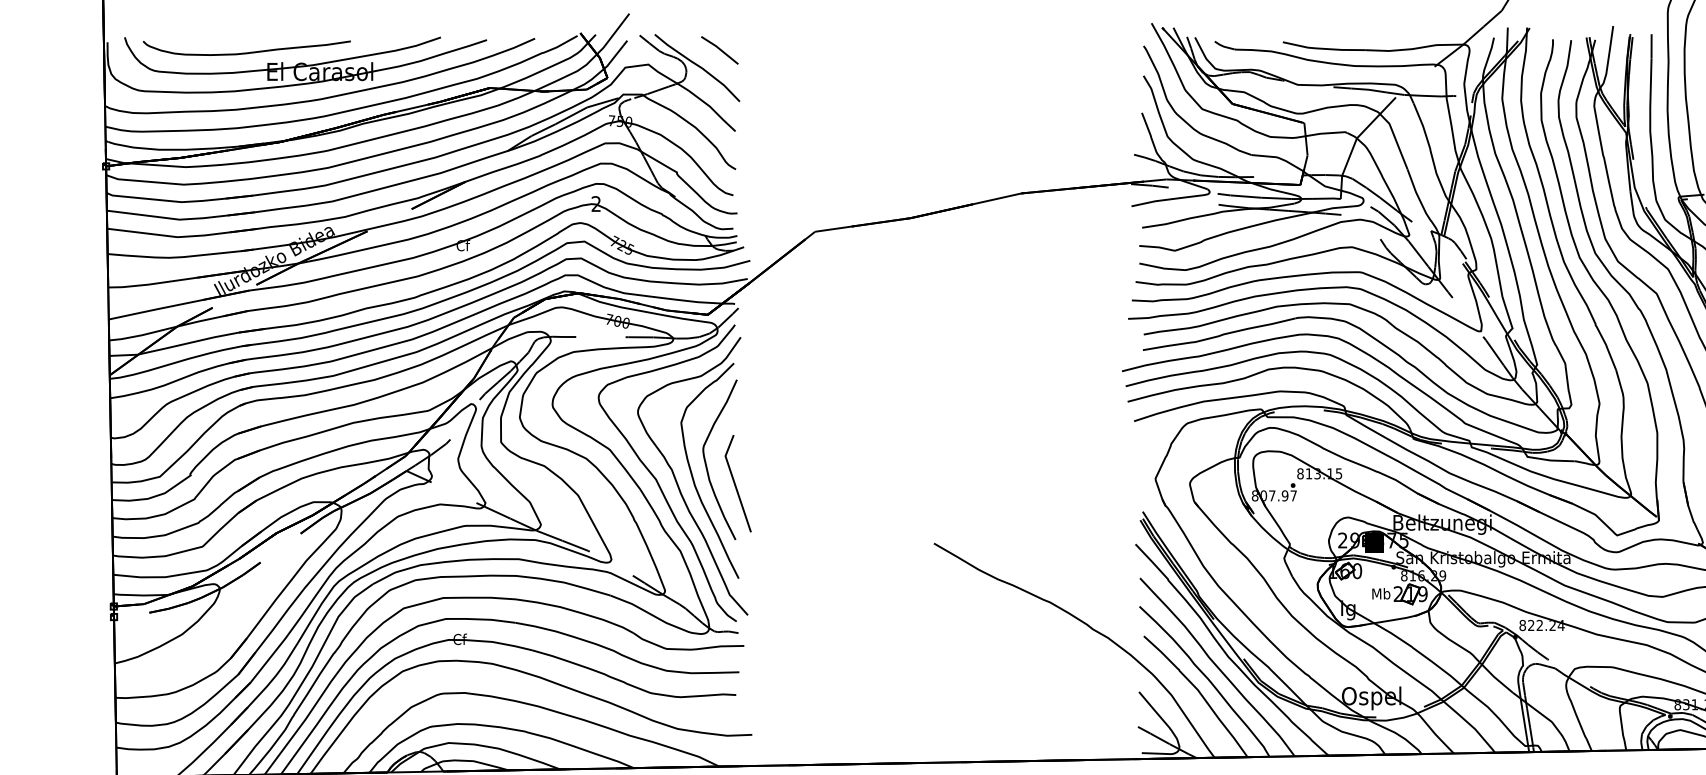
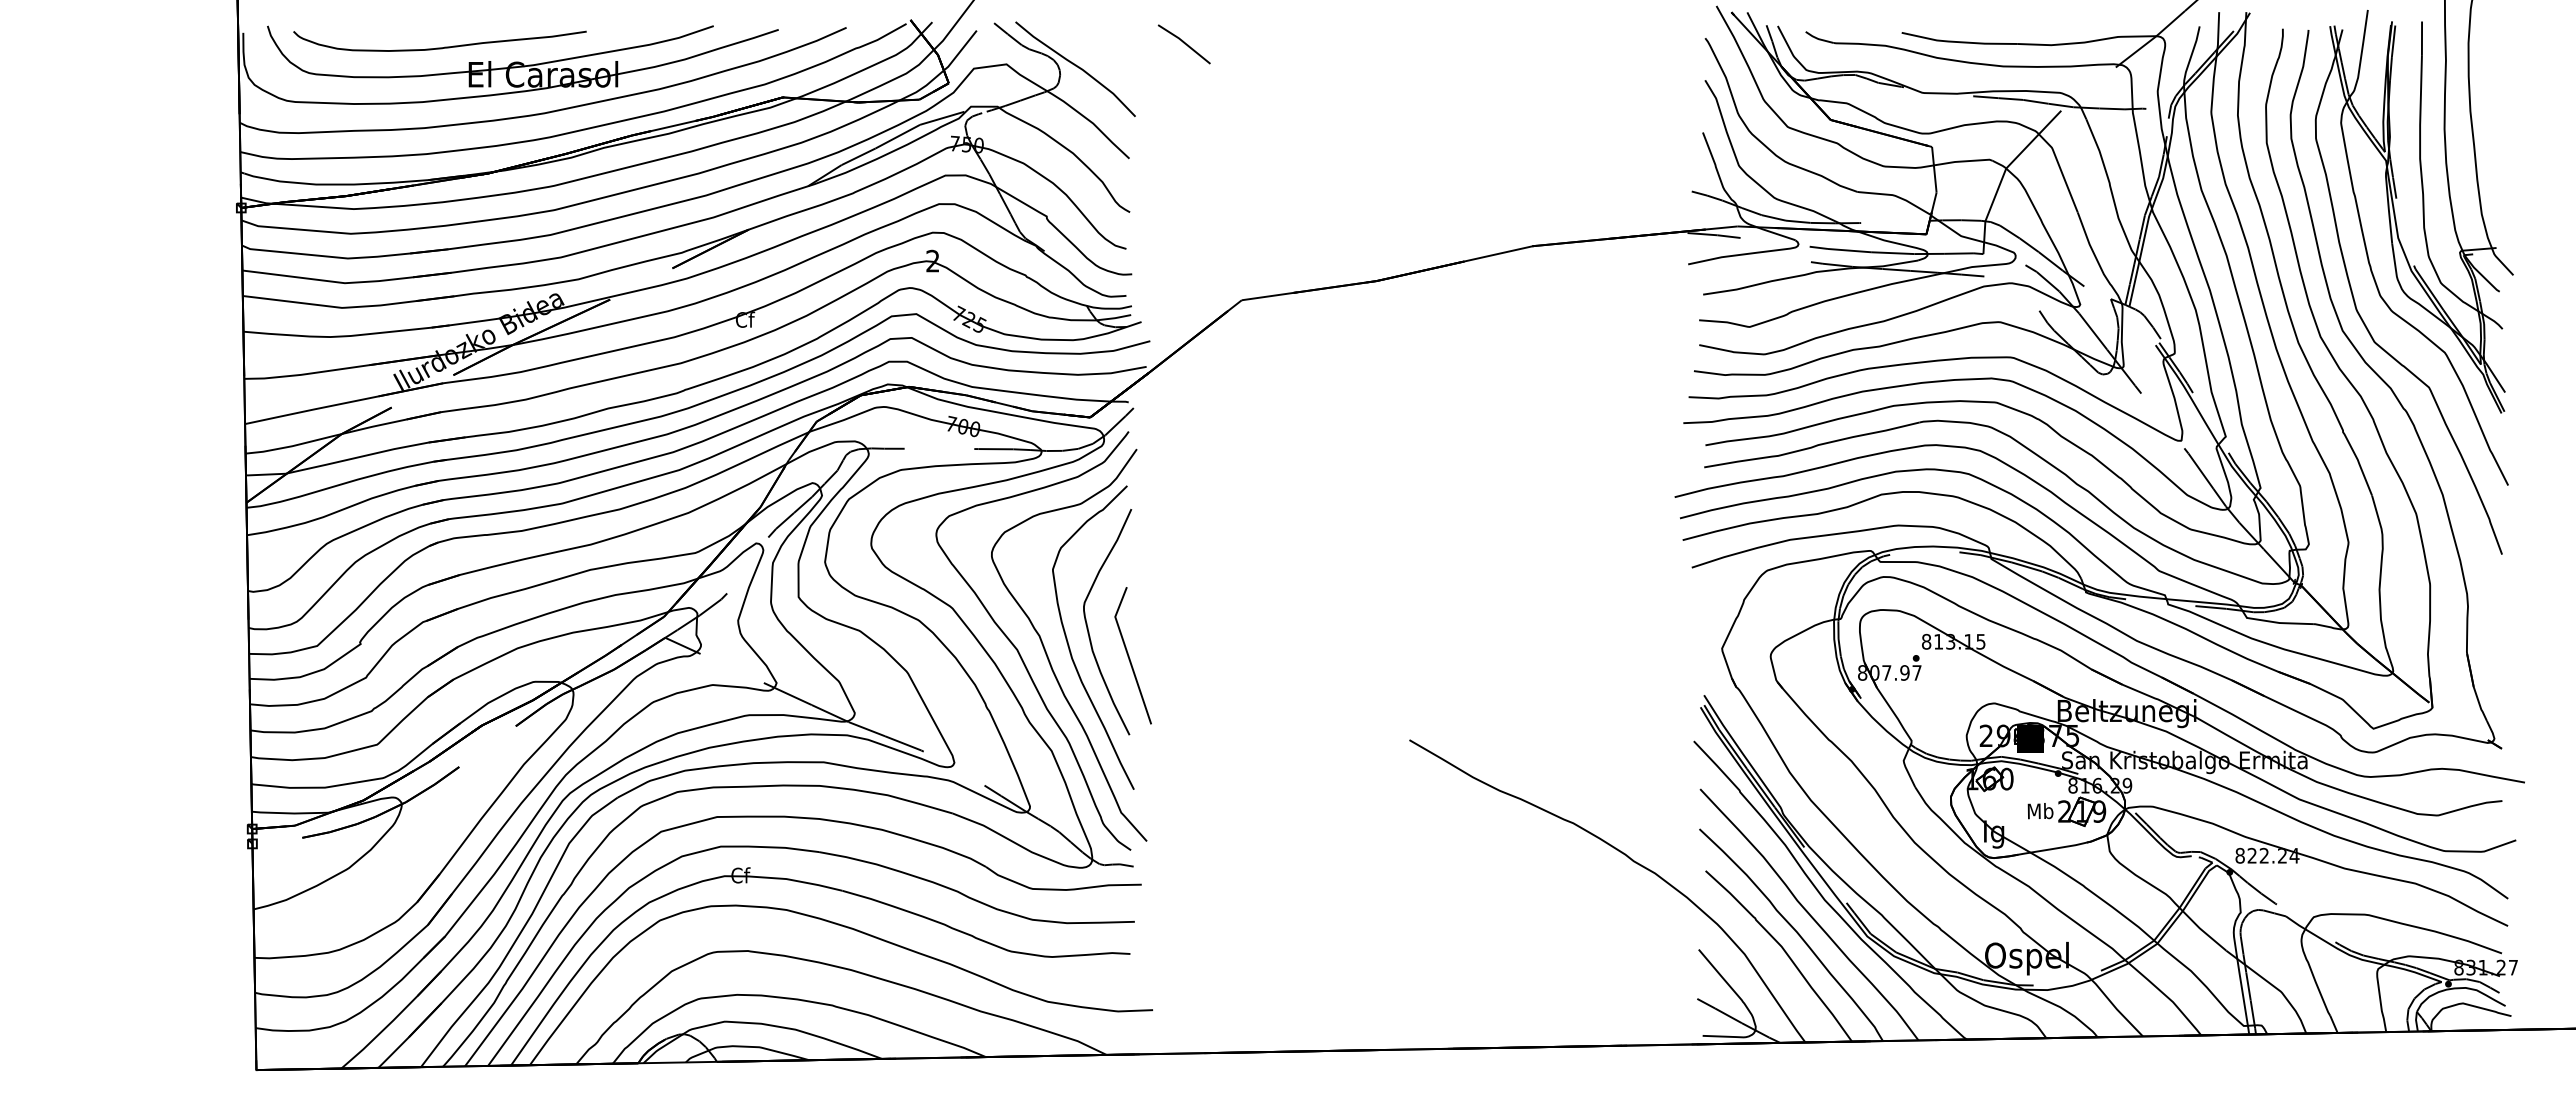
line: (719, 49) -> (1183, 43), moved

